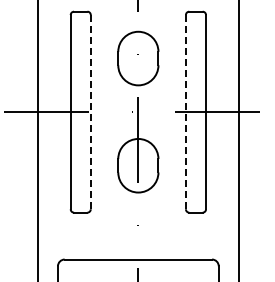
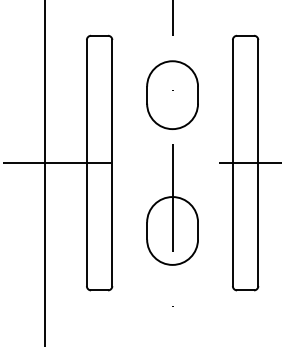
line: (90, 112) -> (111, 163), dashed -> solid
line: (185, 112) -> (232, 163), dashed -> solid

